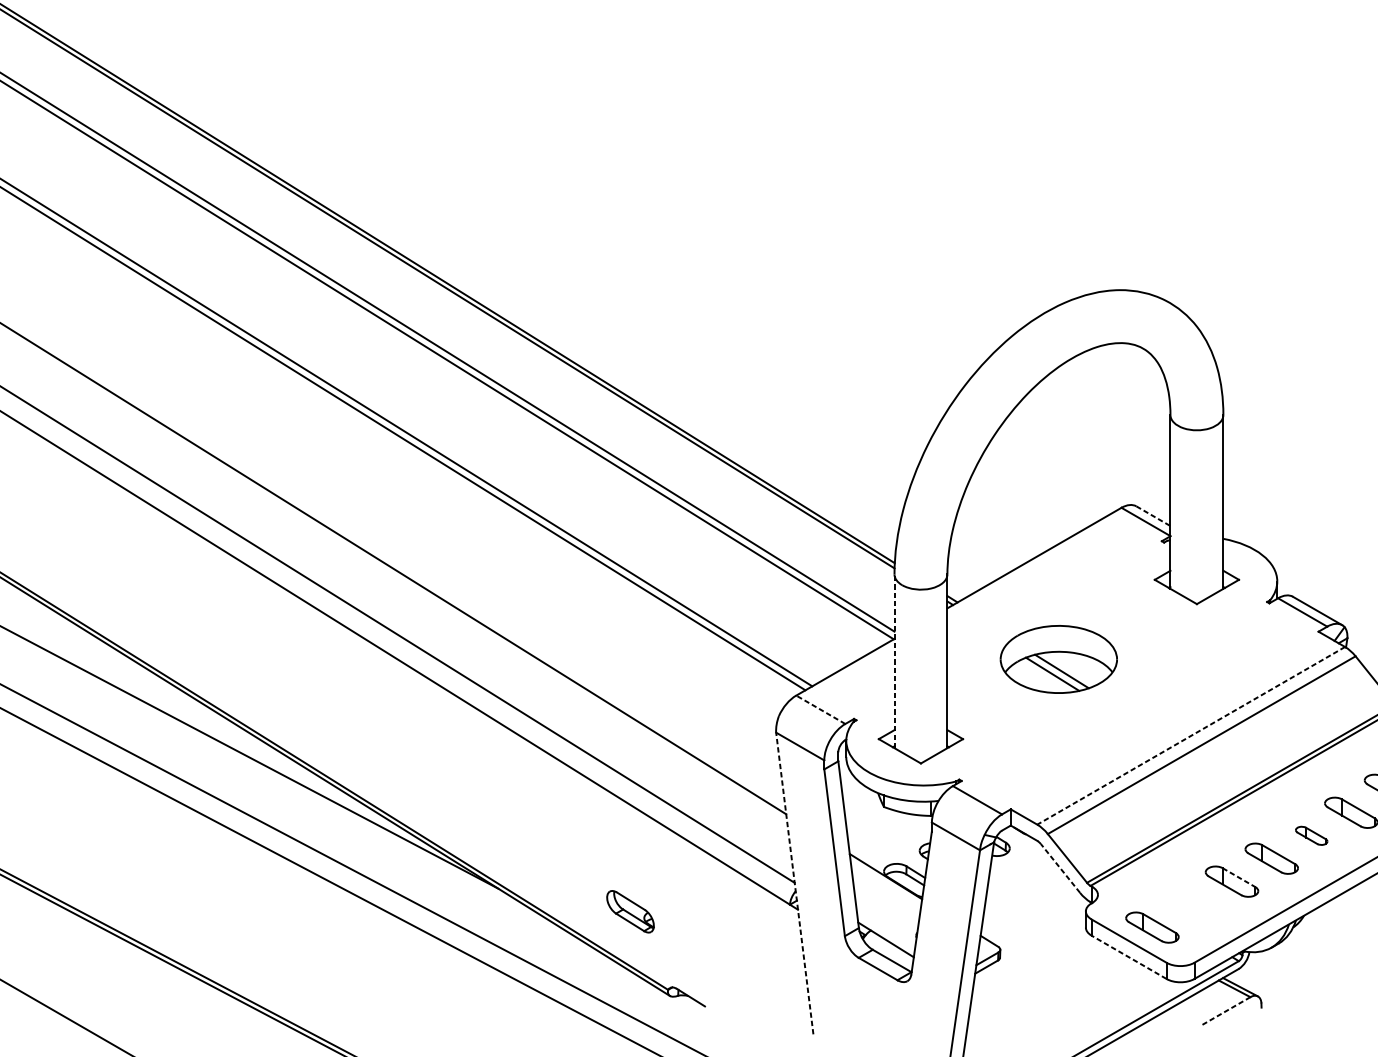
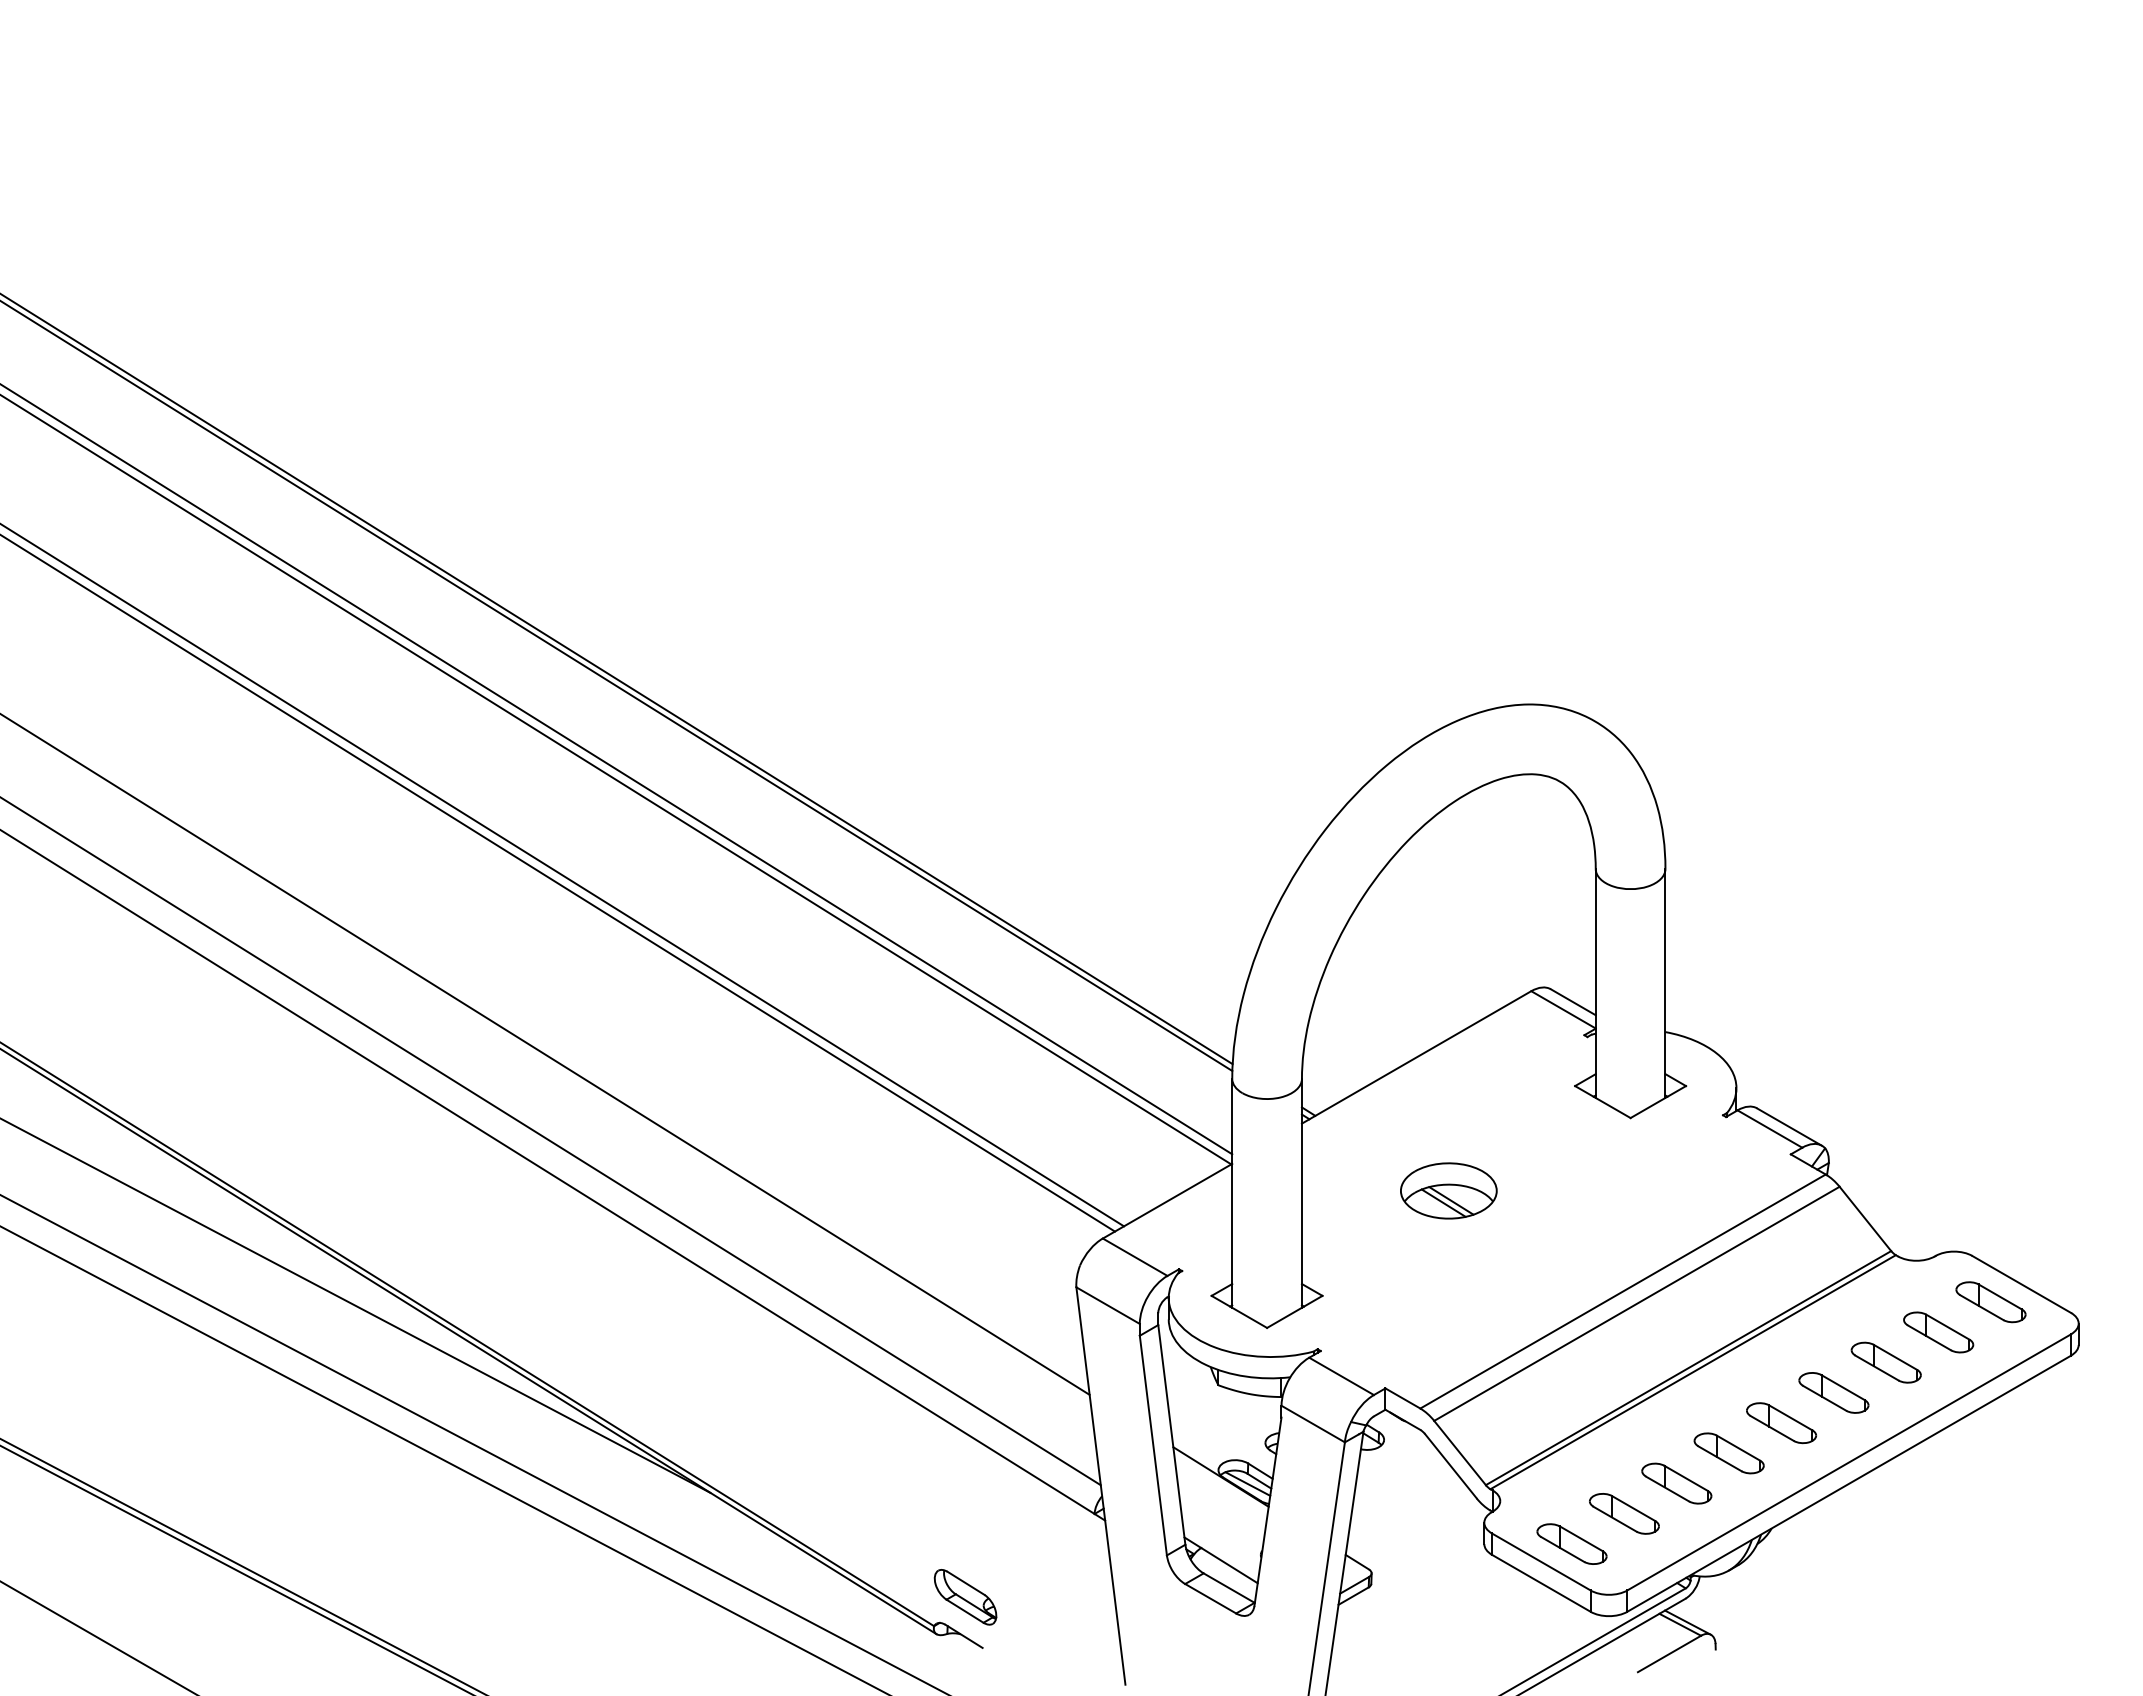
line: (1153, 516) -> (1573, 1002), dashed -> solid
part: (1058, 659) -> (1448, 1190), size x0.62
line: (894, 660) -> (1232, 1192), dashed -> solid
line: (820, 709) -> (1134, 1256), dashed -> solid
line: (1190, 735) -> (1622, 1291), dashed -> solid
part: (1311, 836) -> (1781, 1423), size x1.67
line: (1060, 867) -> (1450, 1465), dashed -> solid
line: (1239, 877) -> (1686, 1478), dashed -> solid
line: (906, 881) -> (1247, 1483), added
line: (794, 883) -> (1100, 1485), dashed -> solid
part: (1192, 904) -> (1624, 1513), added
part: (630, 911) -> (965, 1597), moved
line: (1129, 957) -> (1541, 1583), dashed -> solid
line: (1226, 1010) -> (1669, 1653), dashed -> solid

